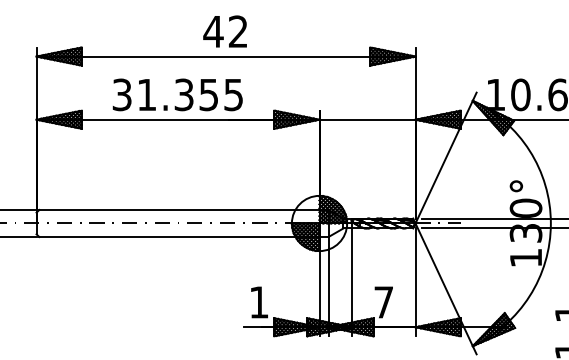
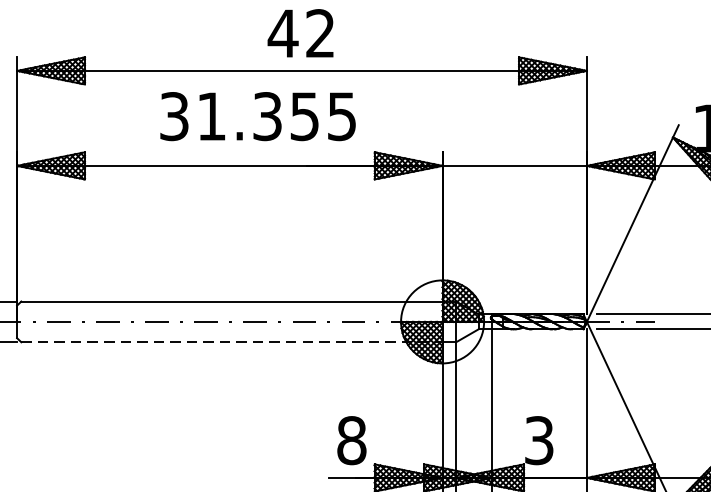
text: (177, 94) -> (257, 115), moved
line: (179, 237) -> (232, 342), solid -> dashed
text: (258, 302) -> (350, 440), 1 -> 8
text: (383, 302) -> (538, 440), 7 -> 3

